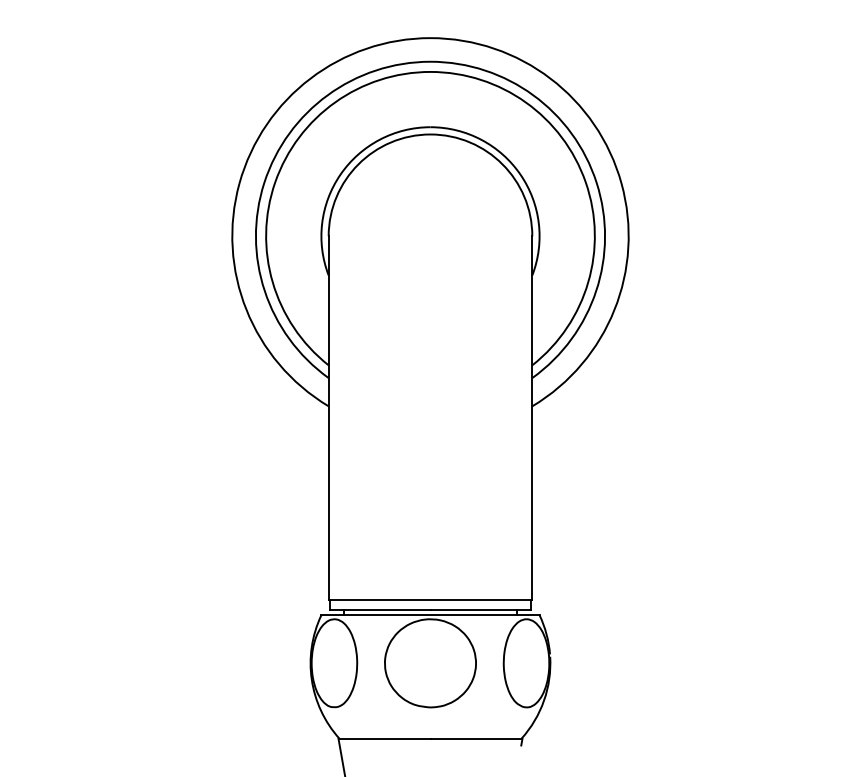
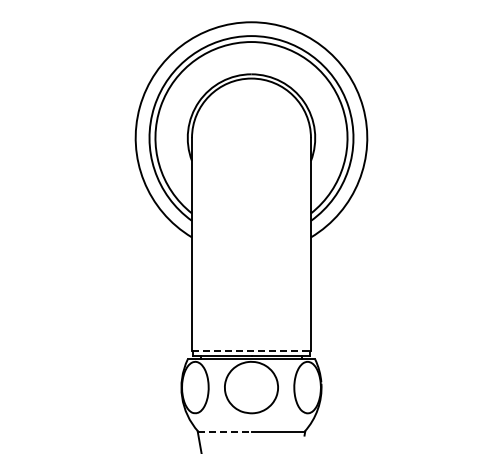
line: (432, 599) -> (252, 350), solid -> dashed
line: (384, 738) -> (224, 431), solid -> dashed

